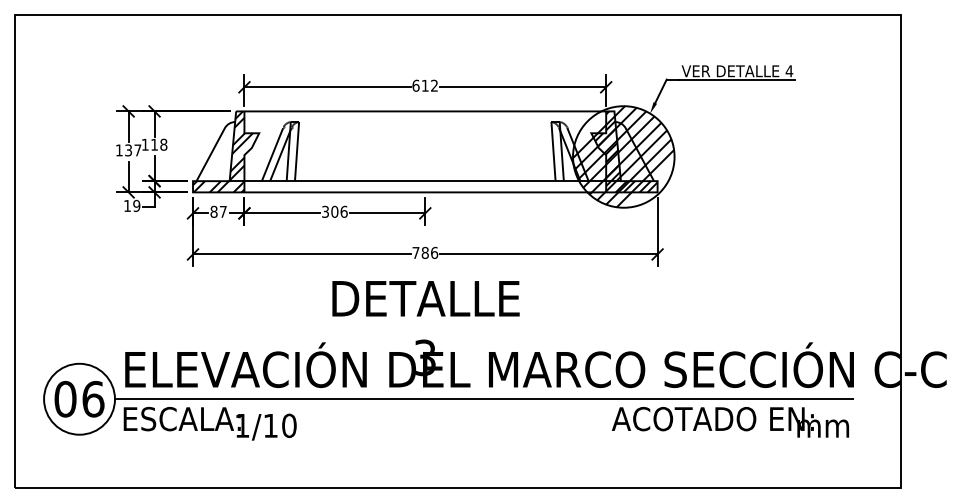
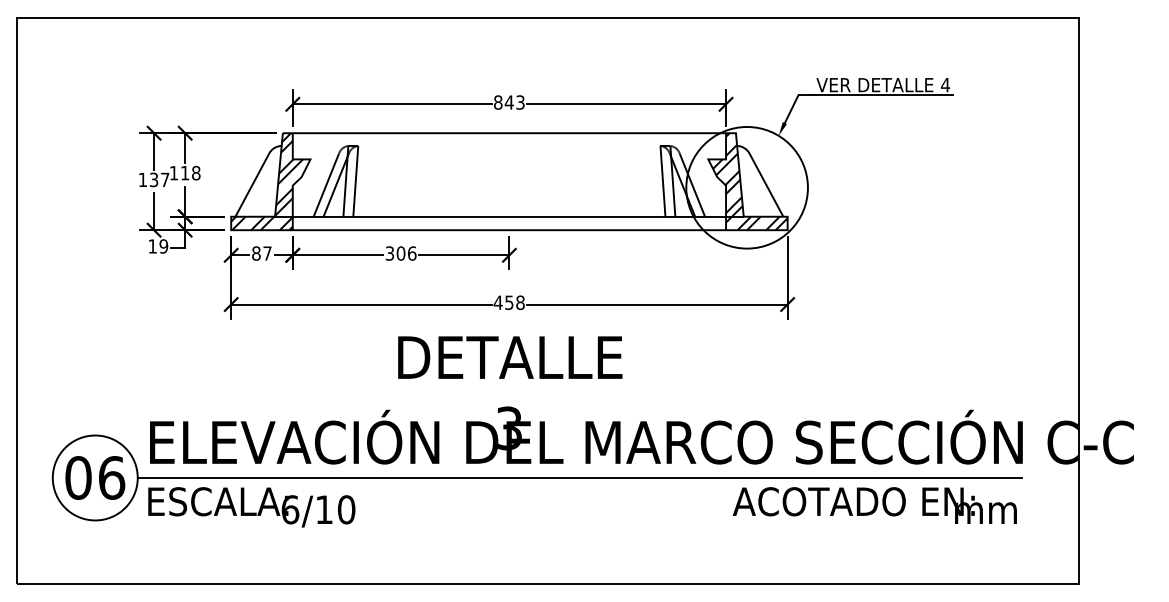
text: (424, 85) -> (508, 102), 612 -> 843
hatch: (623, 156) -> (746, 187), removed
text: (425, 252) -> (509, 302), 786 -> 458
text: (242, 425) -> (290, 509), 1/10 -> 6/10

